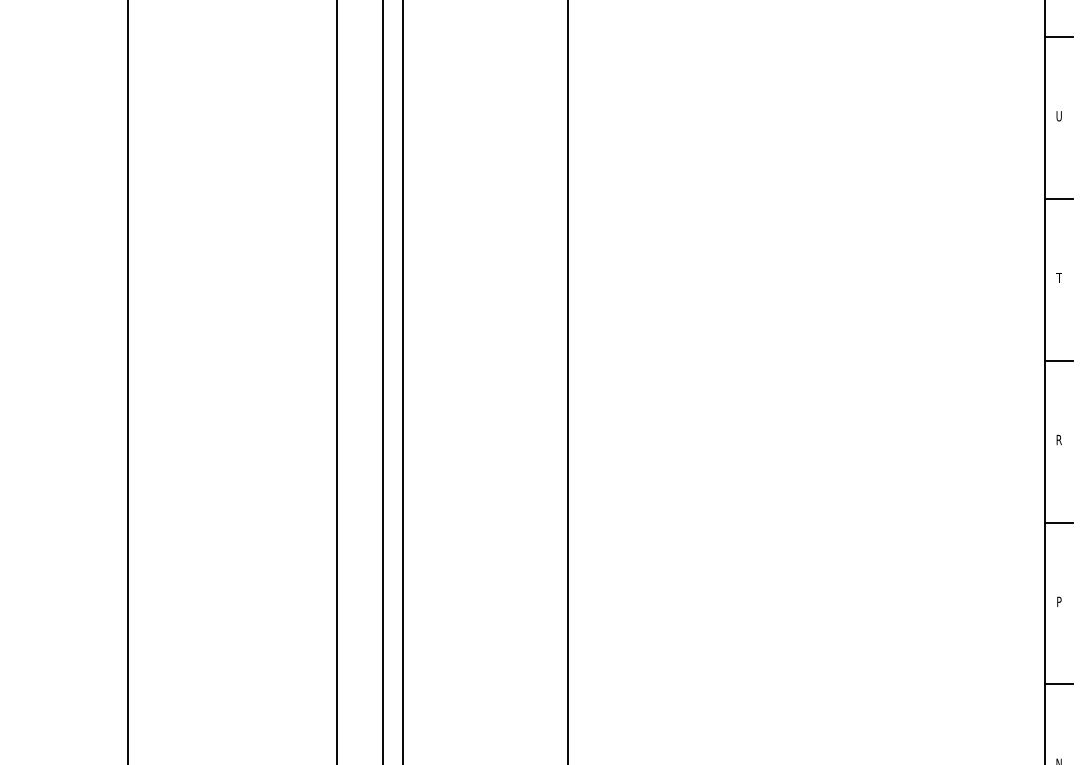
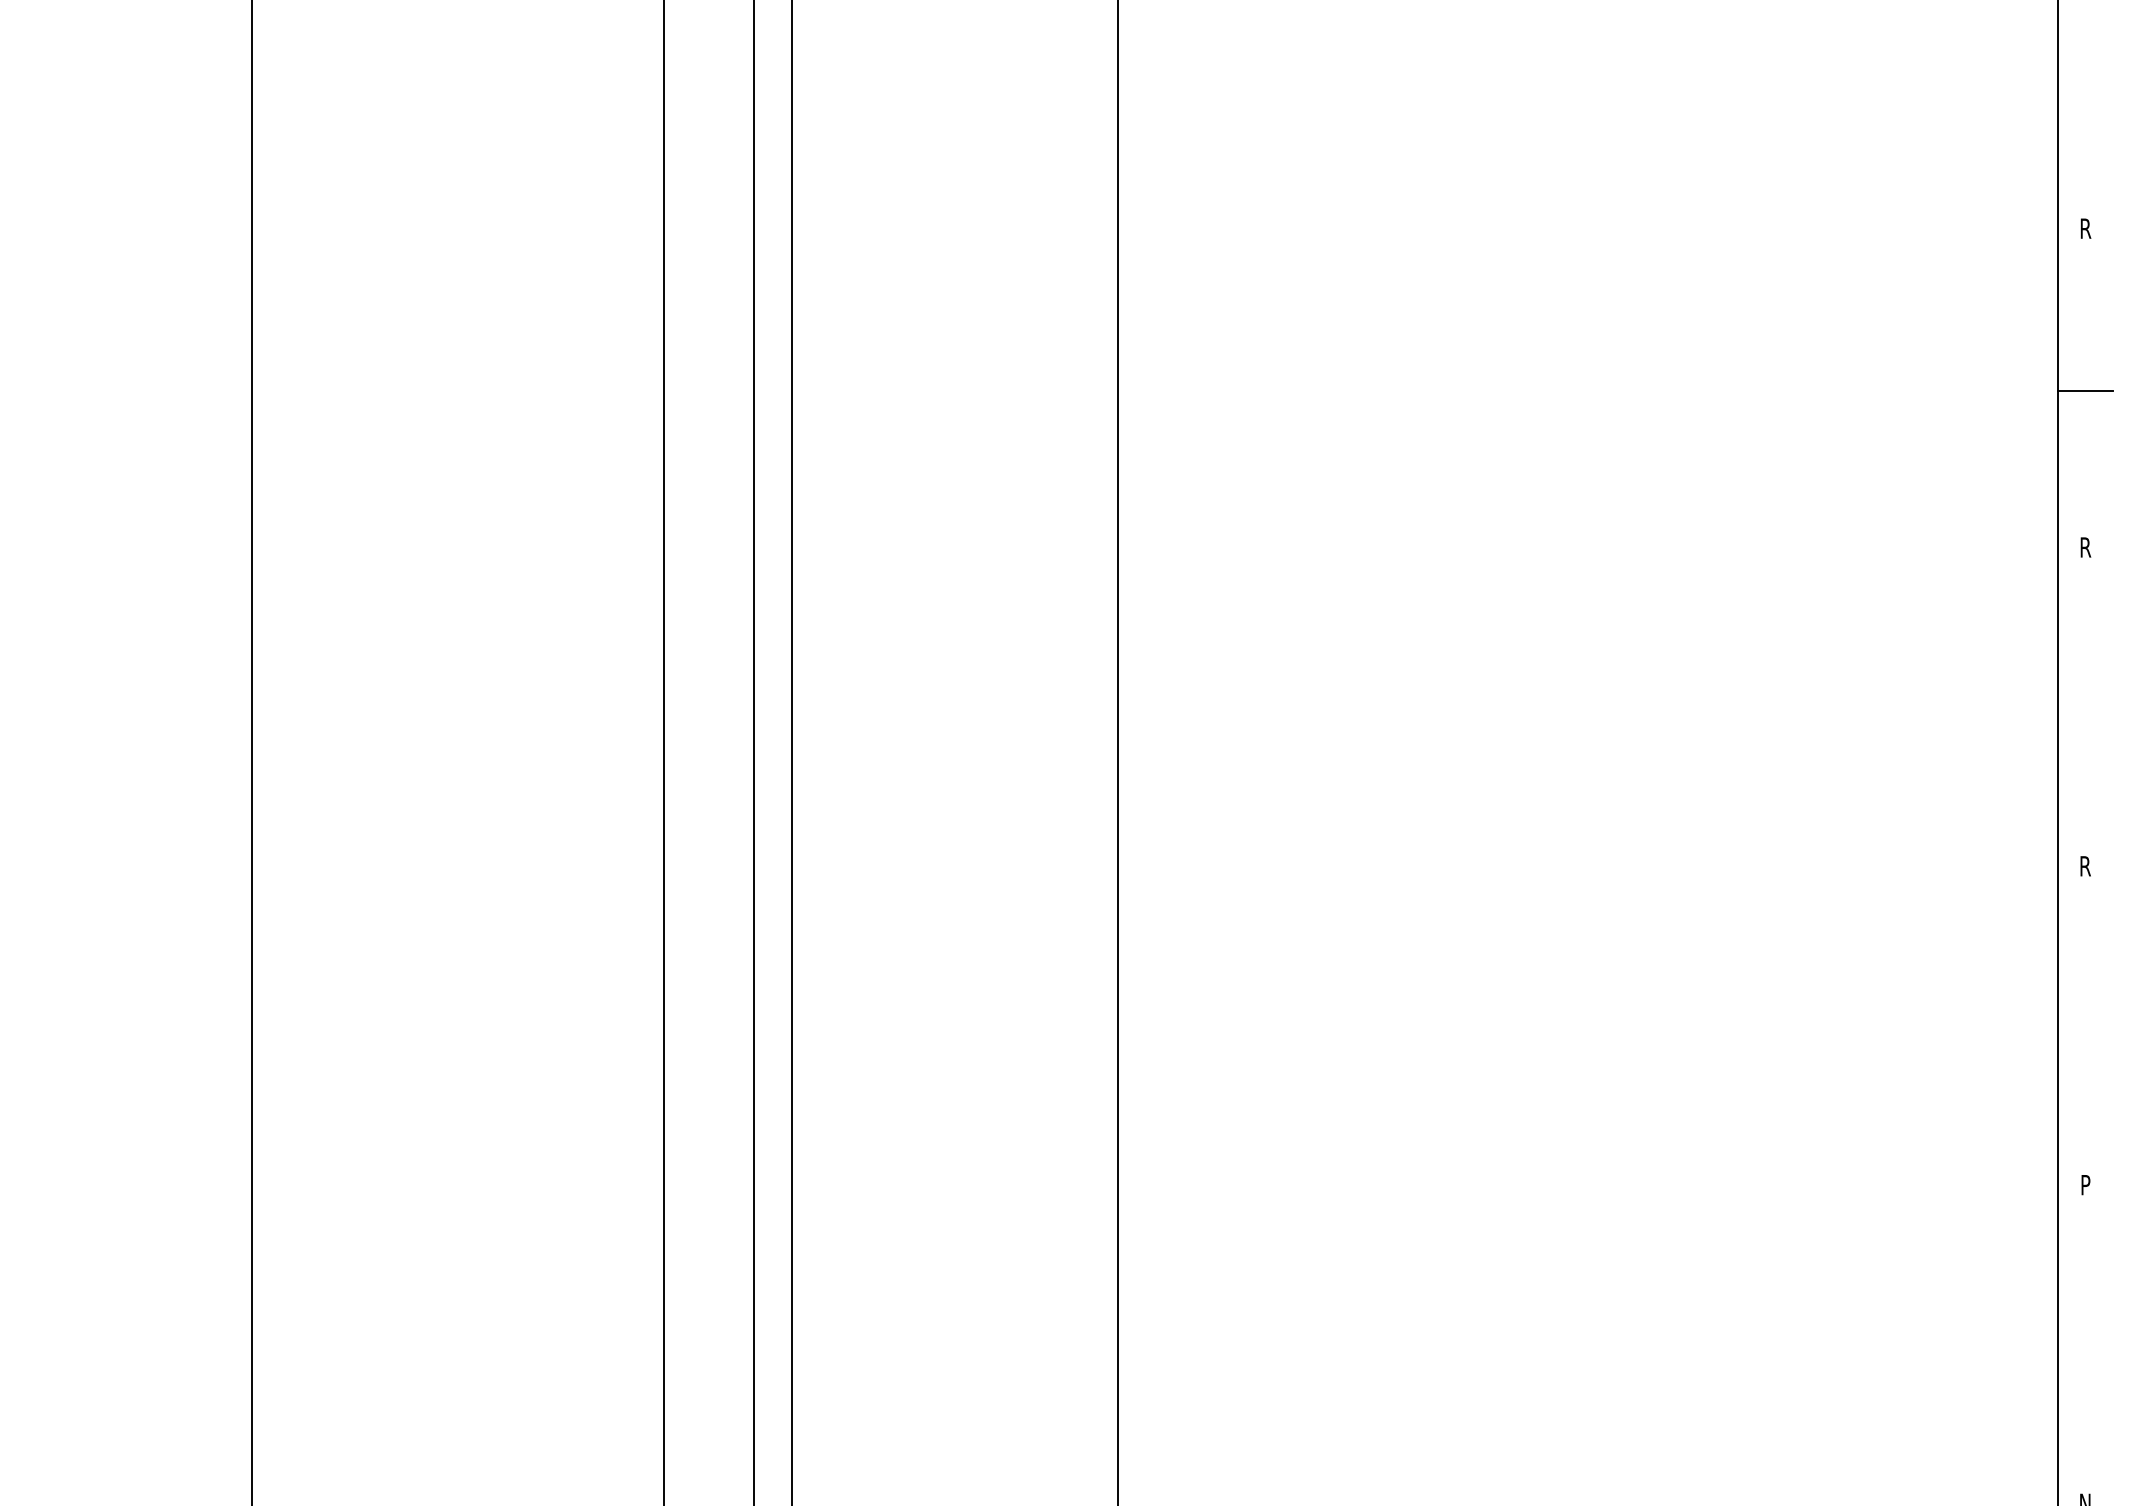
line: (1058, 36) -> (2084, 71), removed
text: (1058, 116) -> (2084, 229), U -> R
text: (1058, 278) -> (2084, 548), T -> R
line: (1058, 360) -> (2084, 709), removed
line: (1058, 522) -> (2084, 1028), removed
line: (1058, 684) -> (2084, 1347), removed

